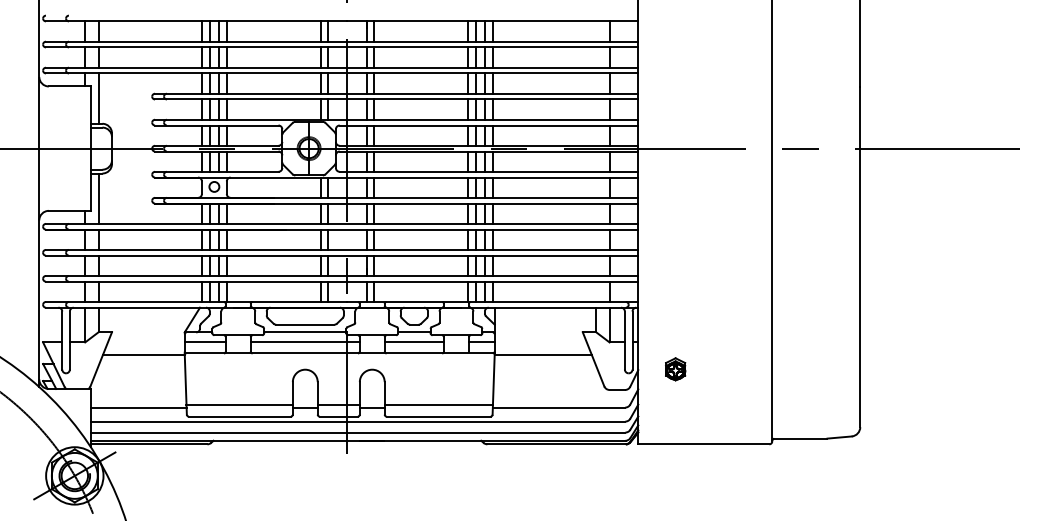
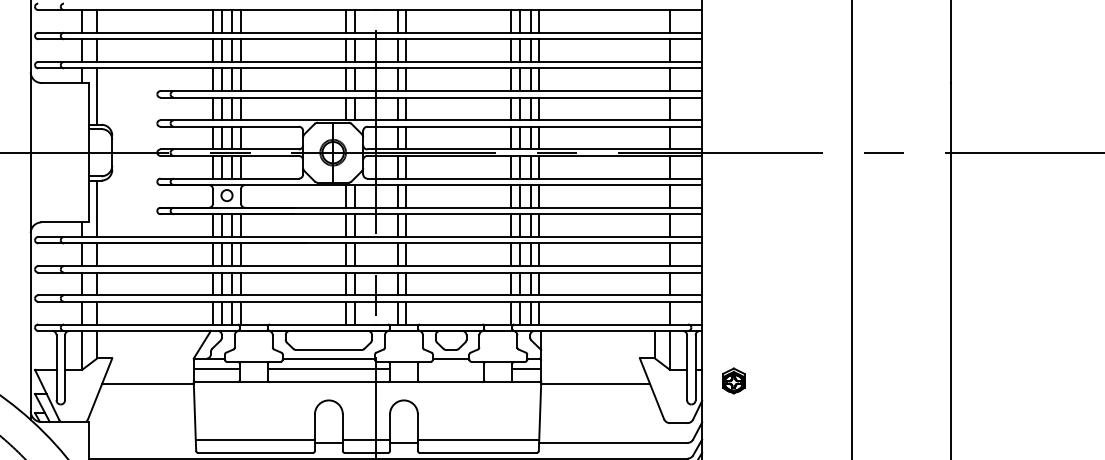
line: (414, 341) -> (451, 368), removed
part: (675, 369) -> (733, 381), moved
line: (138, 407) -> (141, 442), removed

